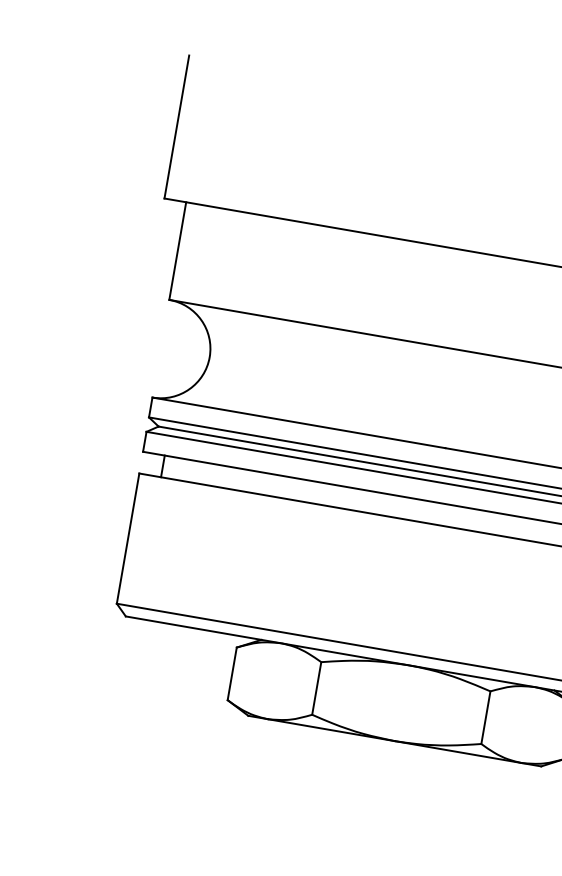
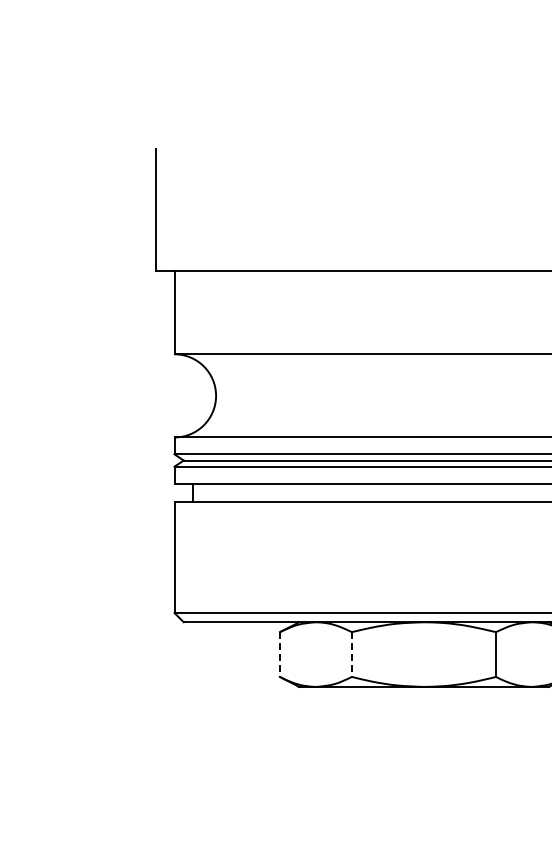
line: (231, 674) -> (279, 655), solid -> dashed
line: (316, 689) -> (351, 655), solid -> dashed

